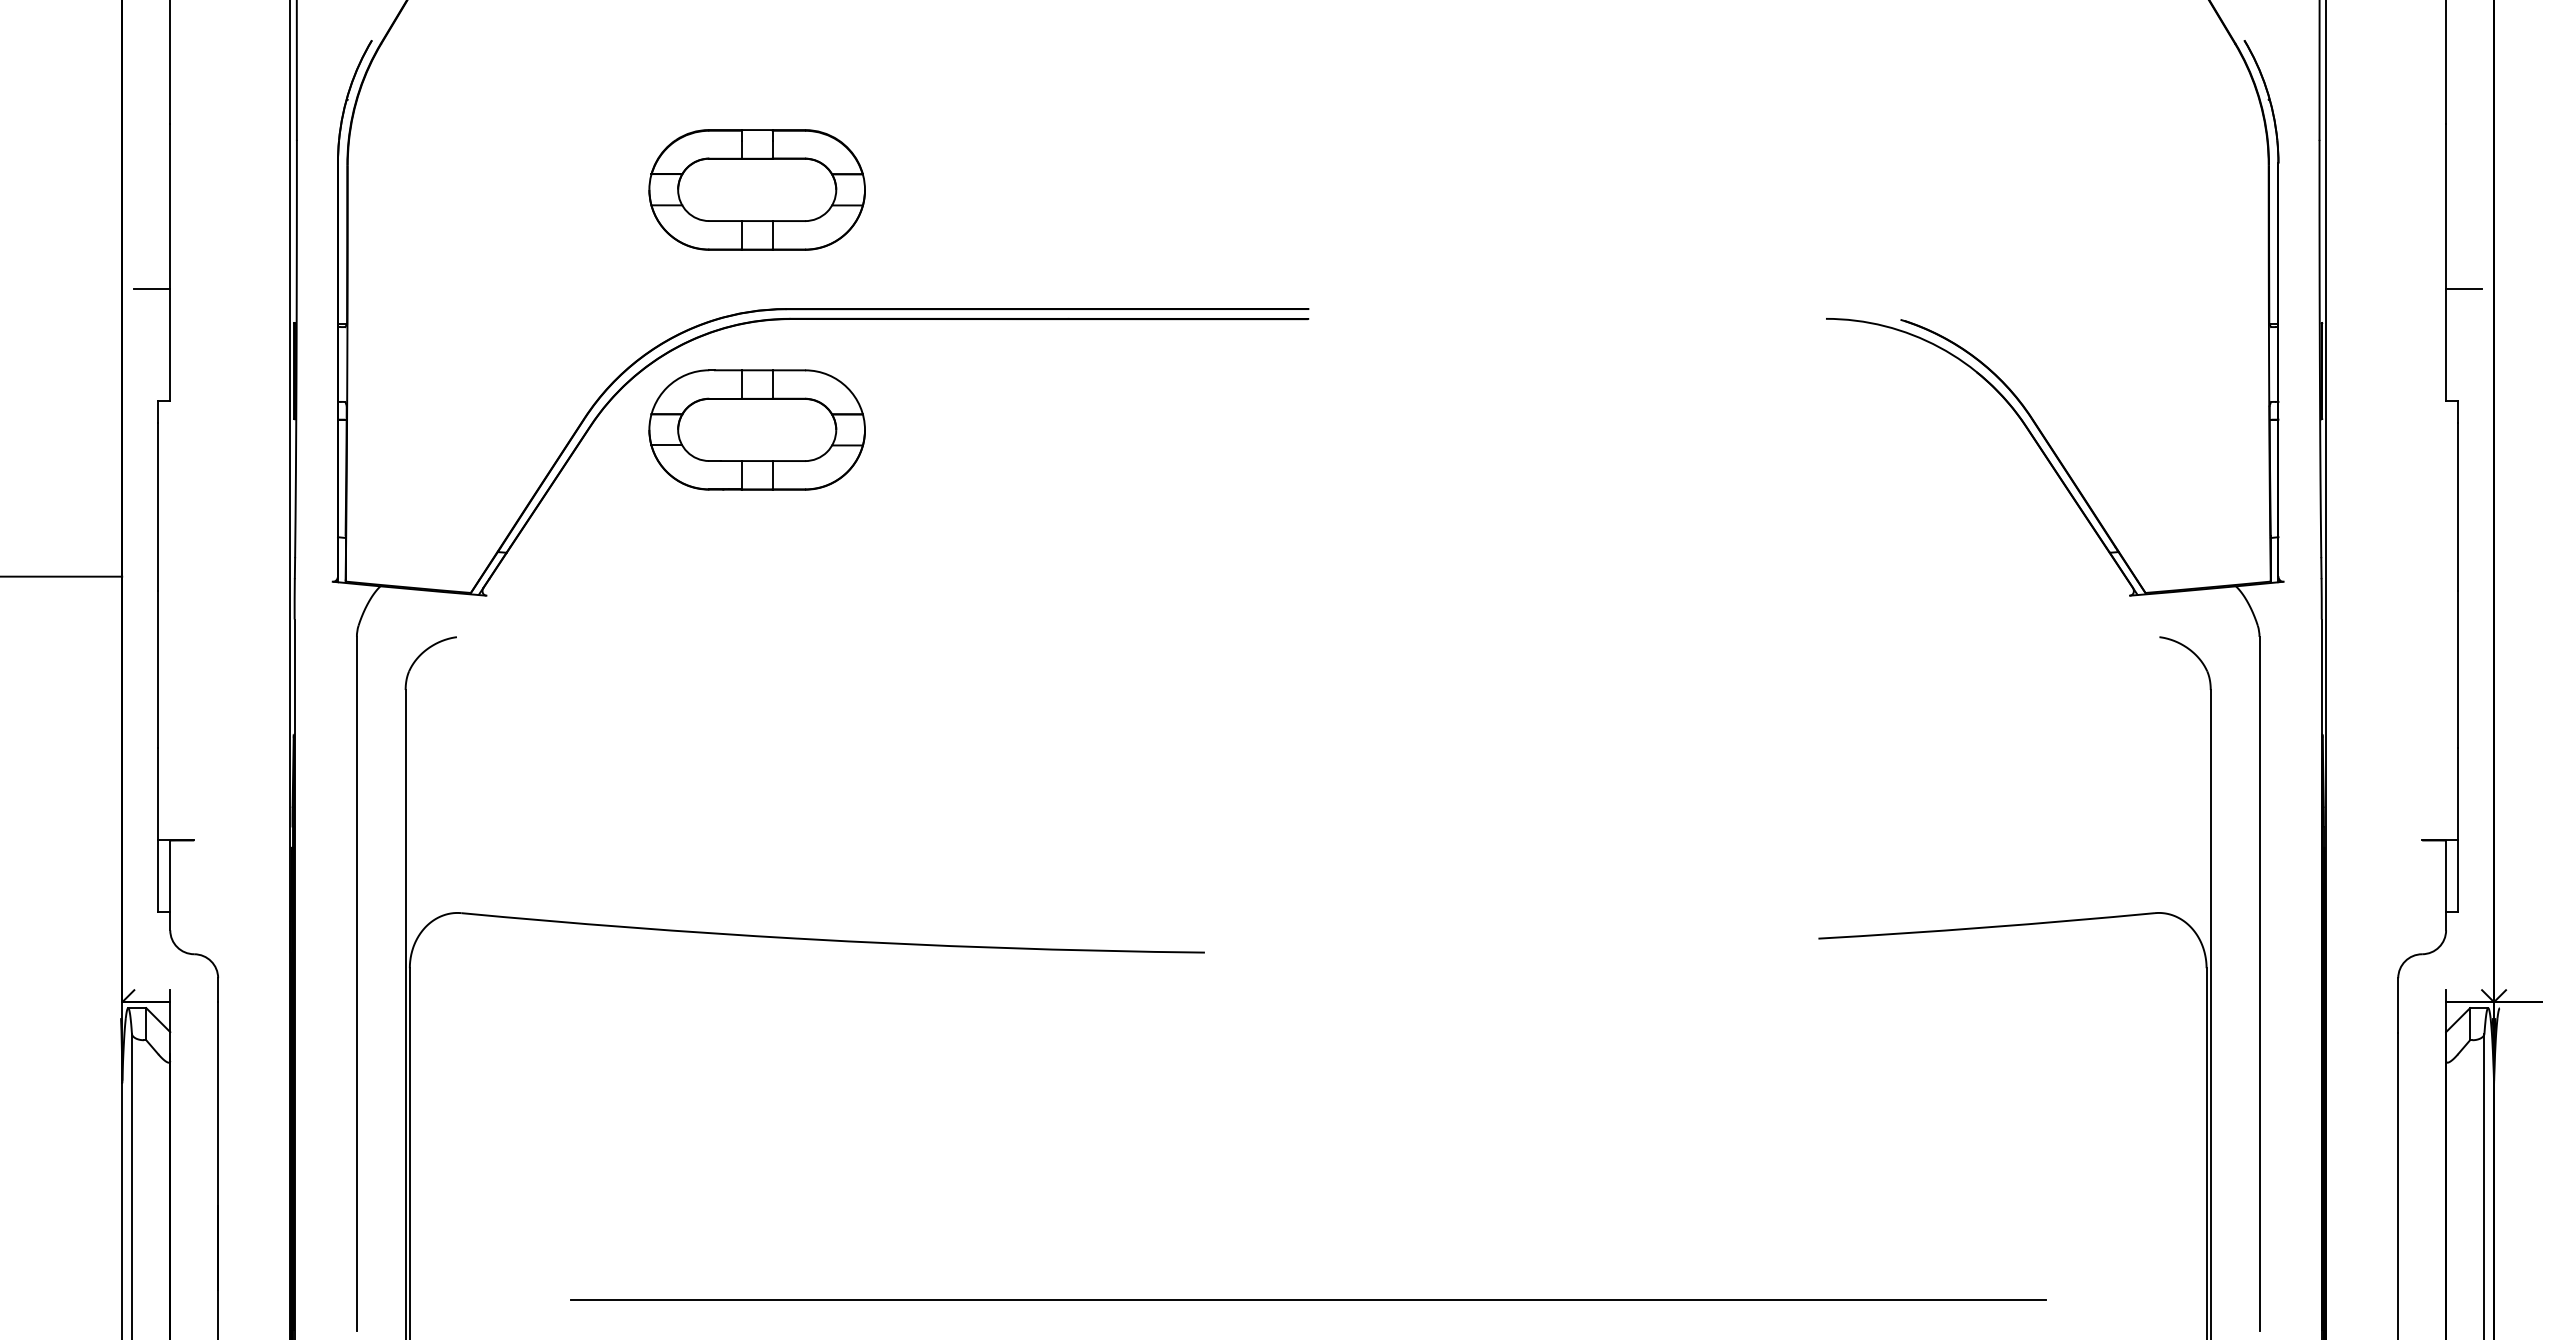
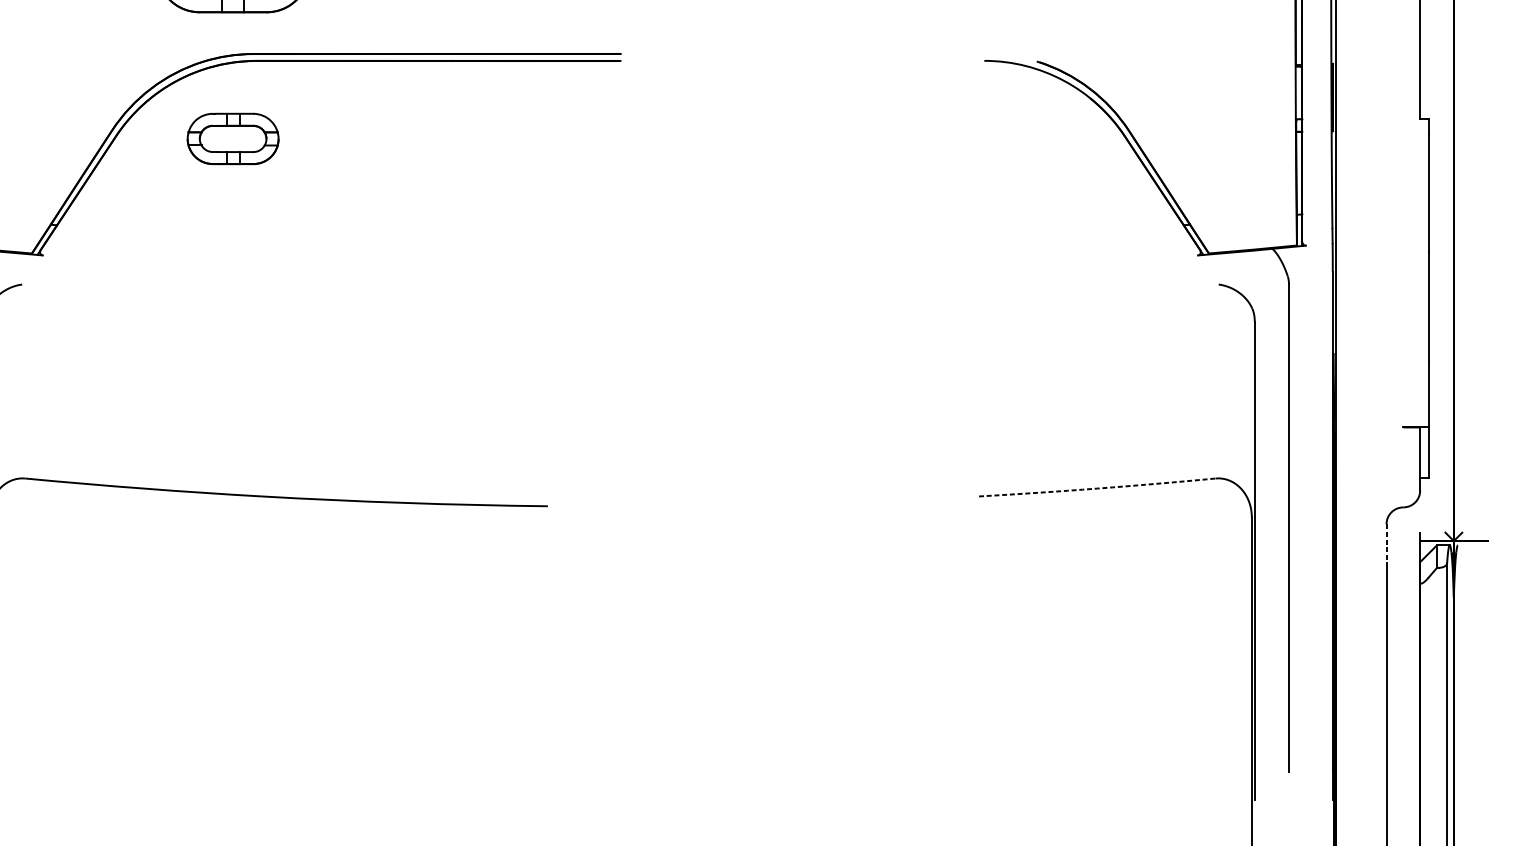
line: (2464, 289) -> (1433, 40), removed
part: (756, 429) -> (232, 138), size x0.6
arc: (1986, 927) -> (1097, 488), solid -> dashed
line: (2398, 1005) -> (1386, 543), solid -> dashed
line: (1307, 1299) -> (619, 750), removed

